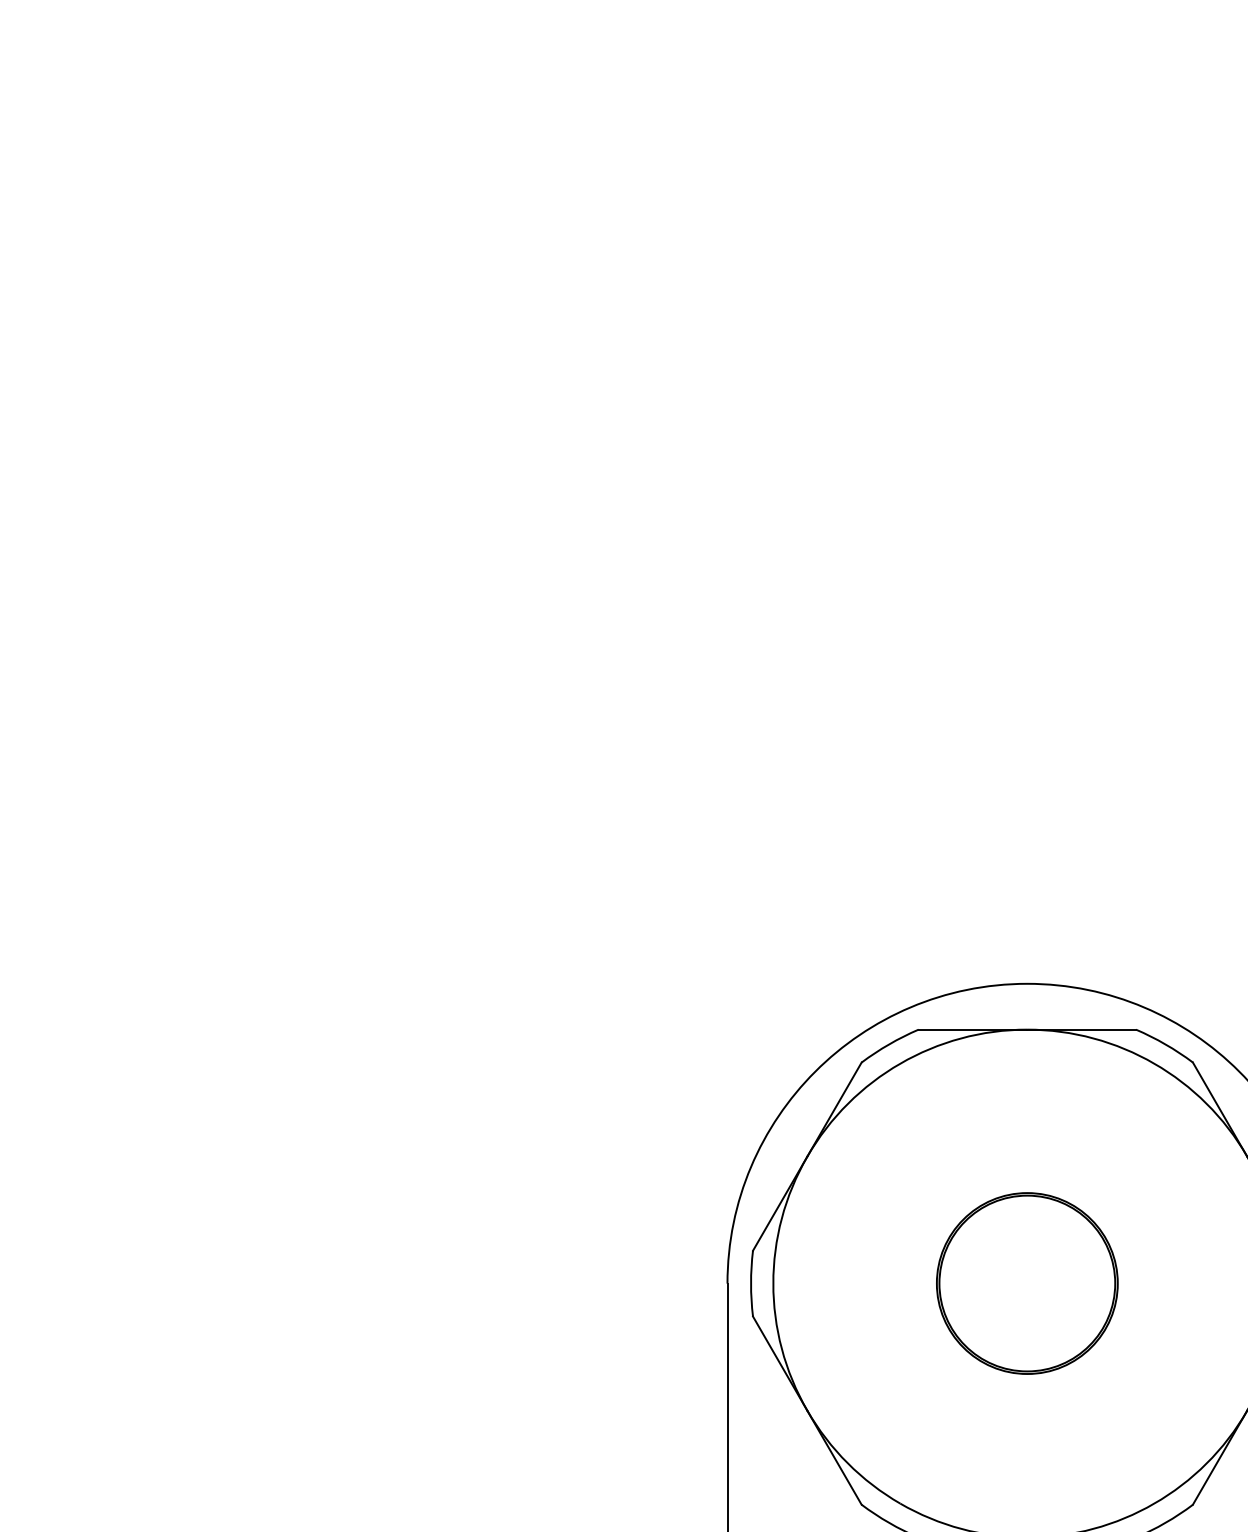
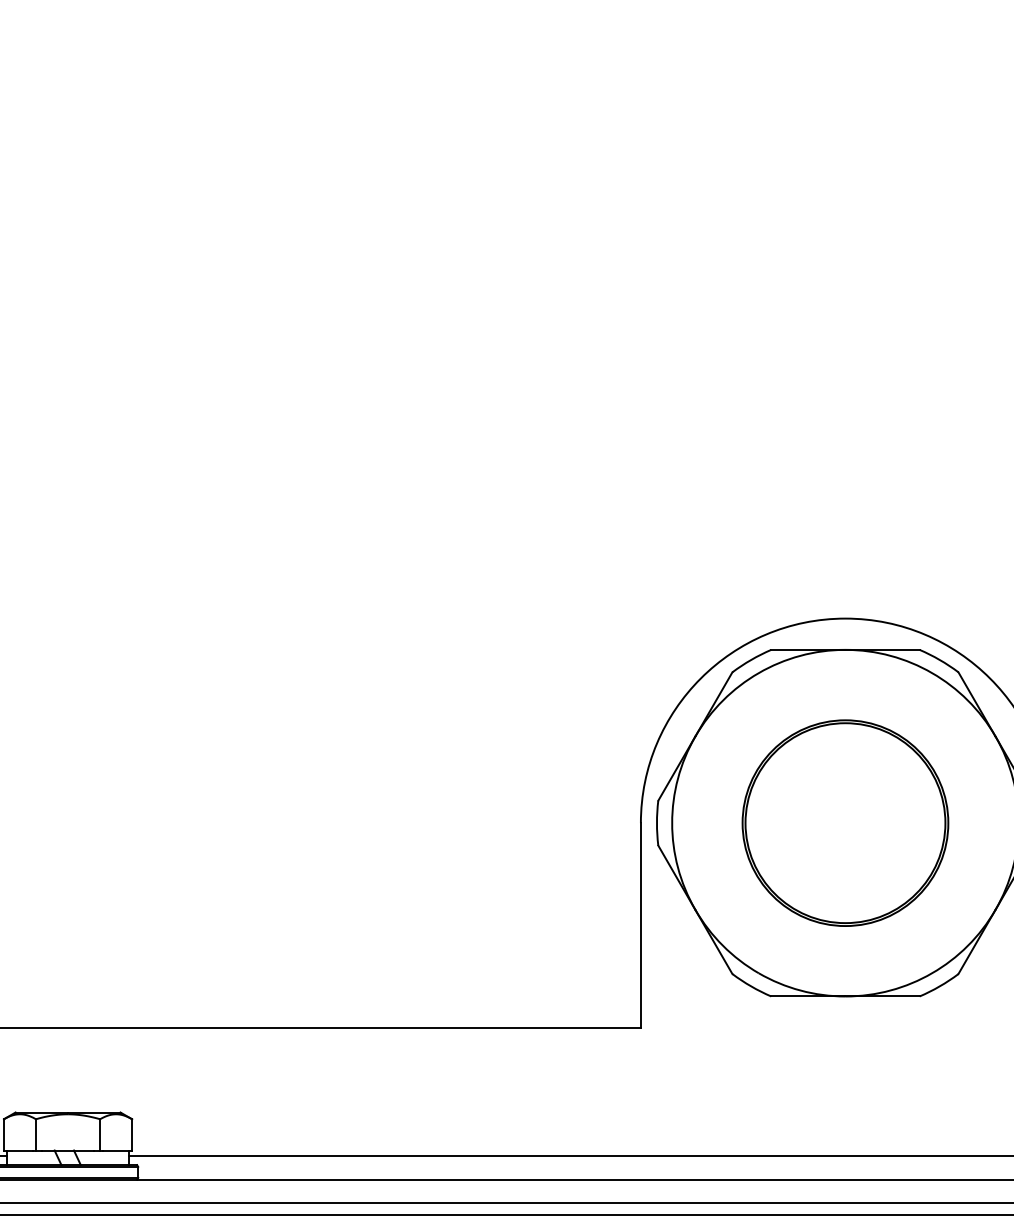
part: (1027, 1282) -> (845, 822), size x1.67

